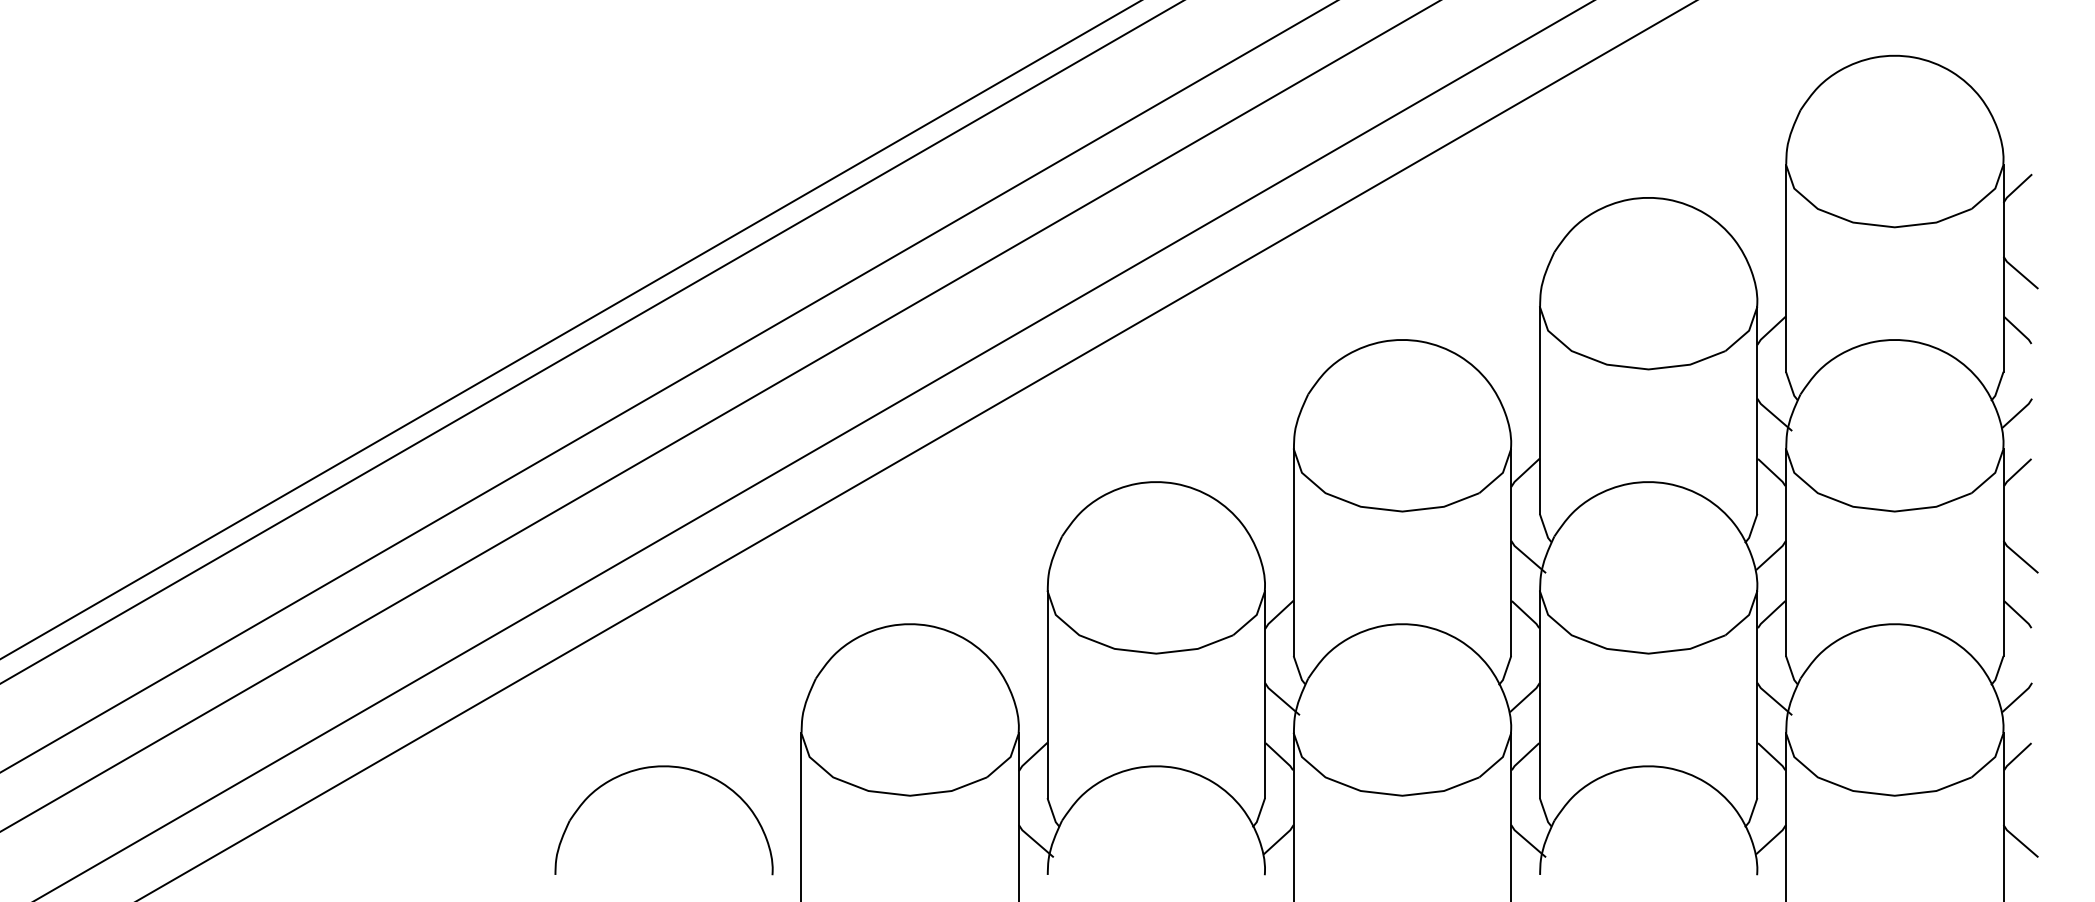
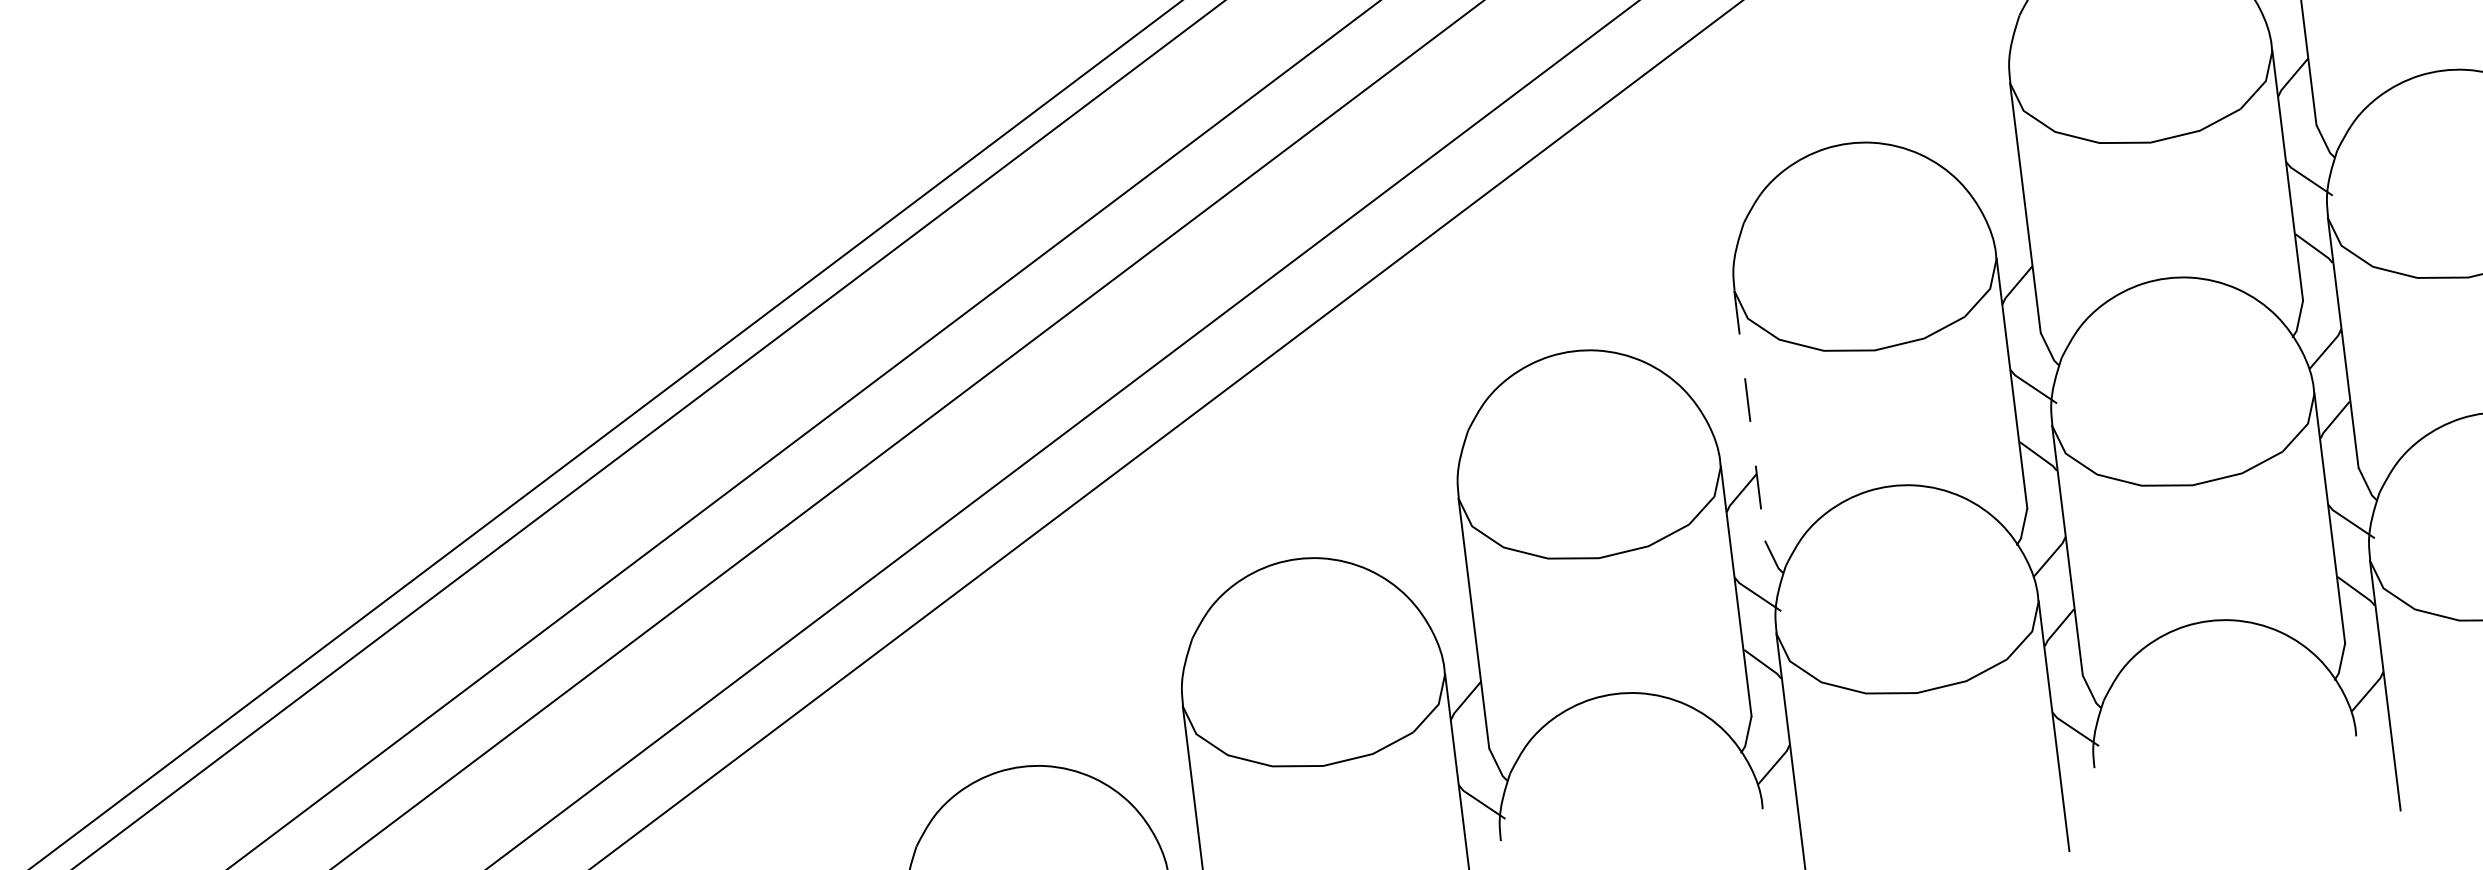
line: (1293, 552) -> (1749, 415), solid -> dashed

